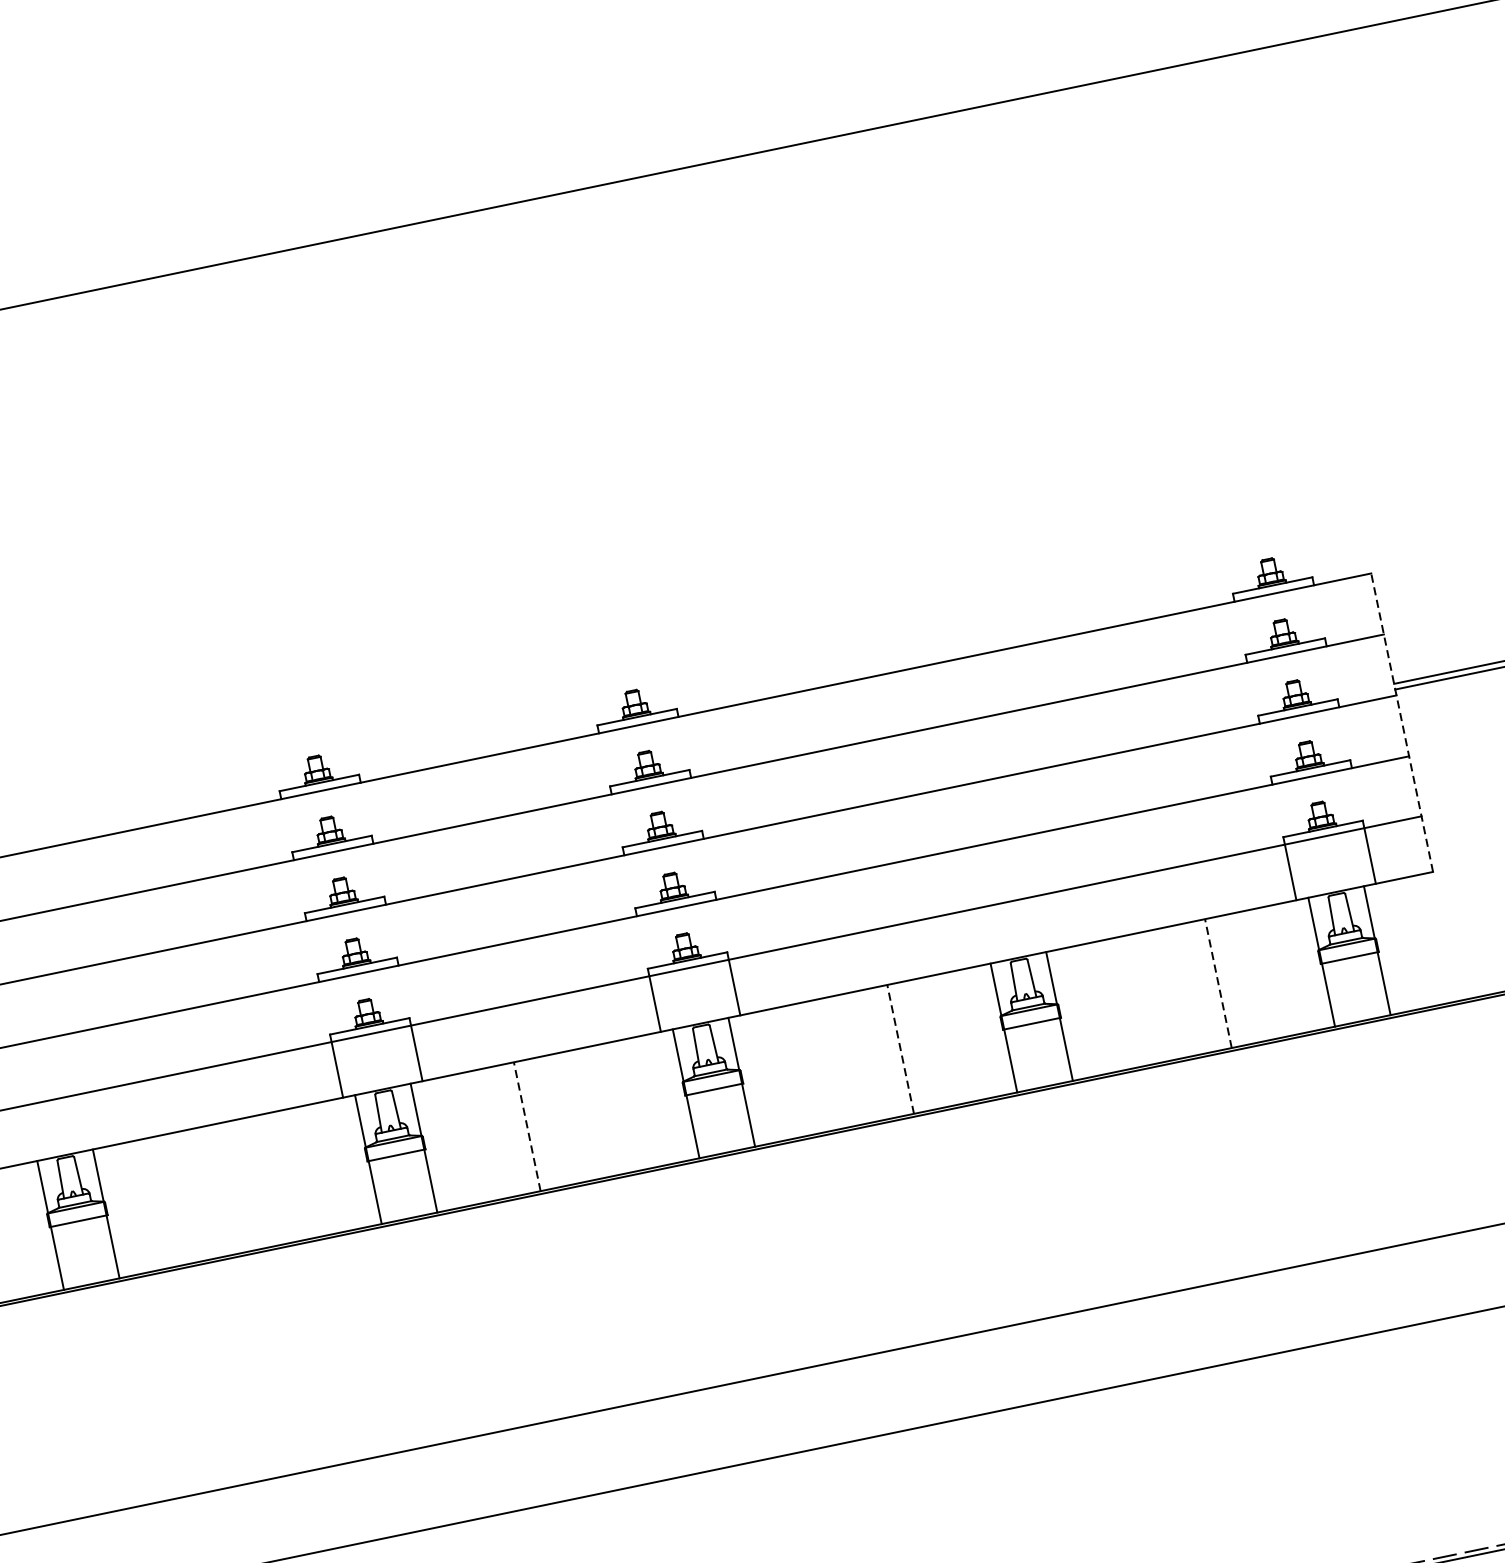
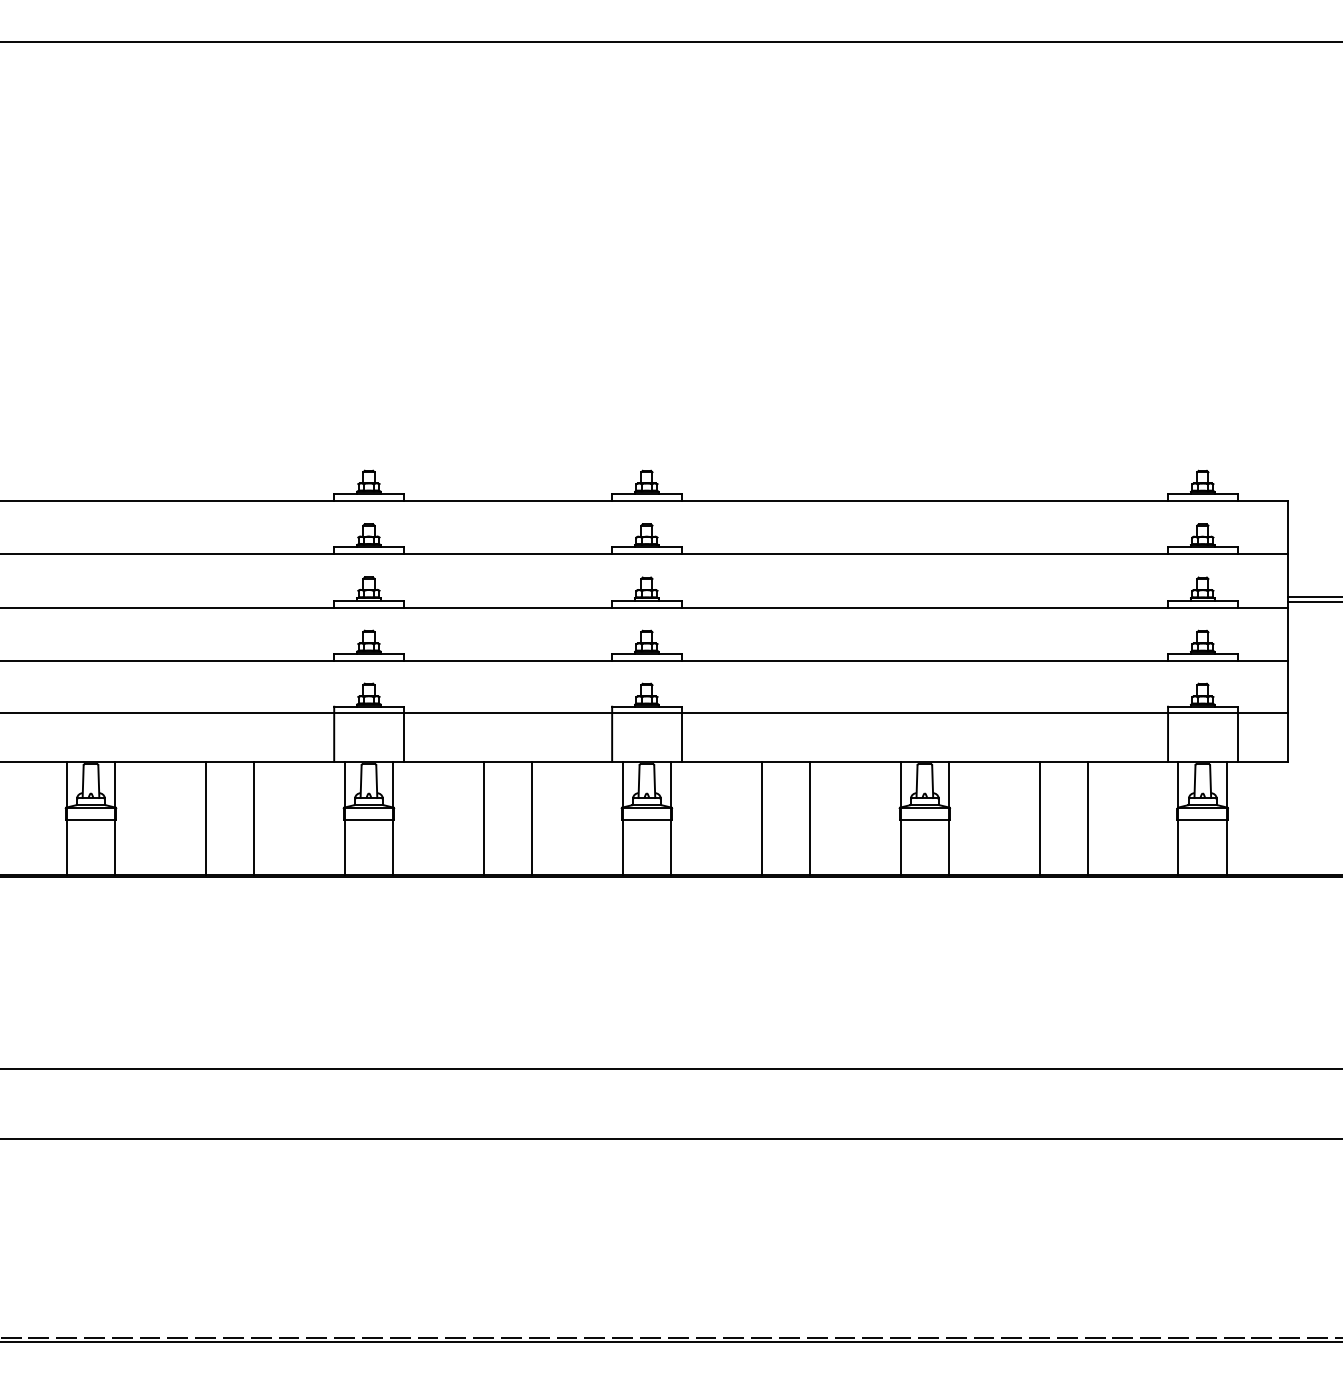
line: (1402, 722) -> (1287, 631), dashed -> solid
line: (1218, 982) -> (1088, 817), dashed -> solid
line: (1162, 994) -> (1039, 817), added
line: (900, 1048) -> (810, 817), dashed -> solid
line: (844, 1060) -> (761, 817), added
line: (582, 1114) -> (532, 817), added
line: (526, 1125) -> (483, 817), dashed -> solid
line: (265, 1180) -> (254, 817), added
line: (209, 1191) -> (205, 817), added

